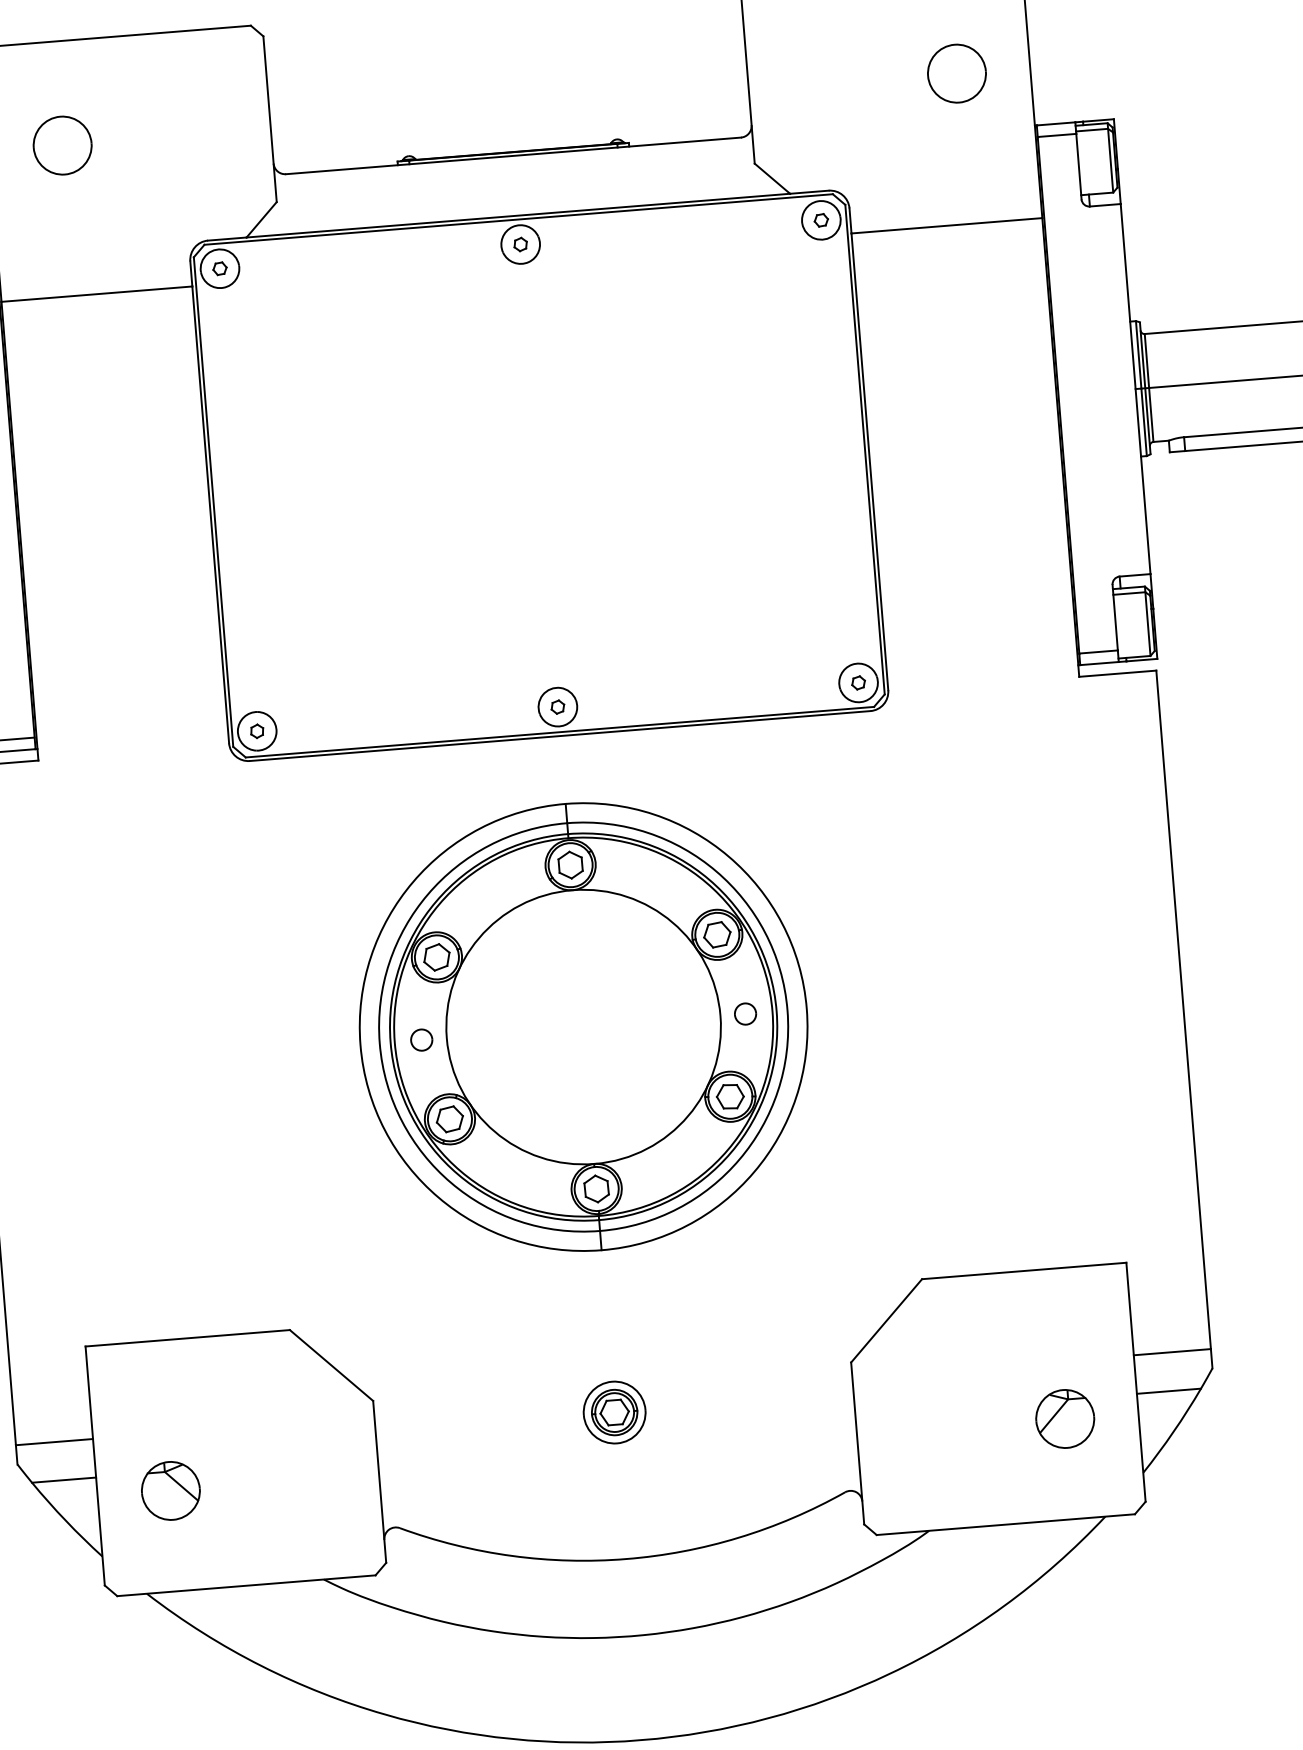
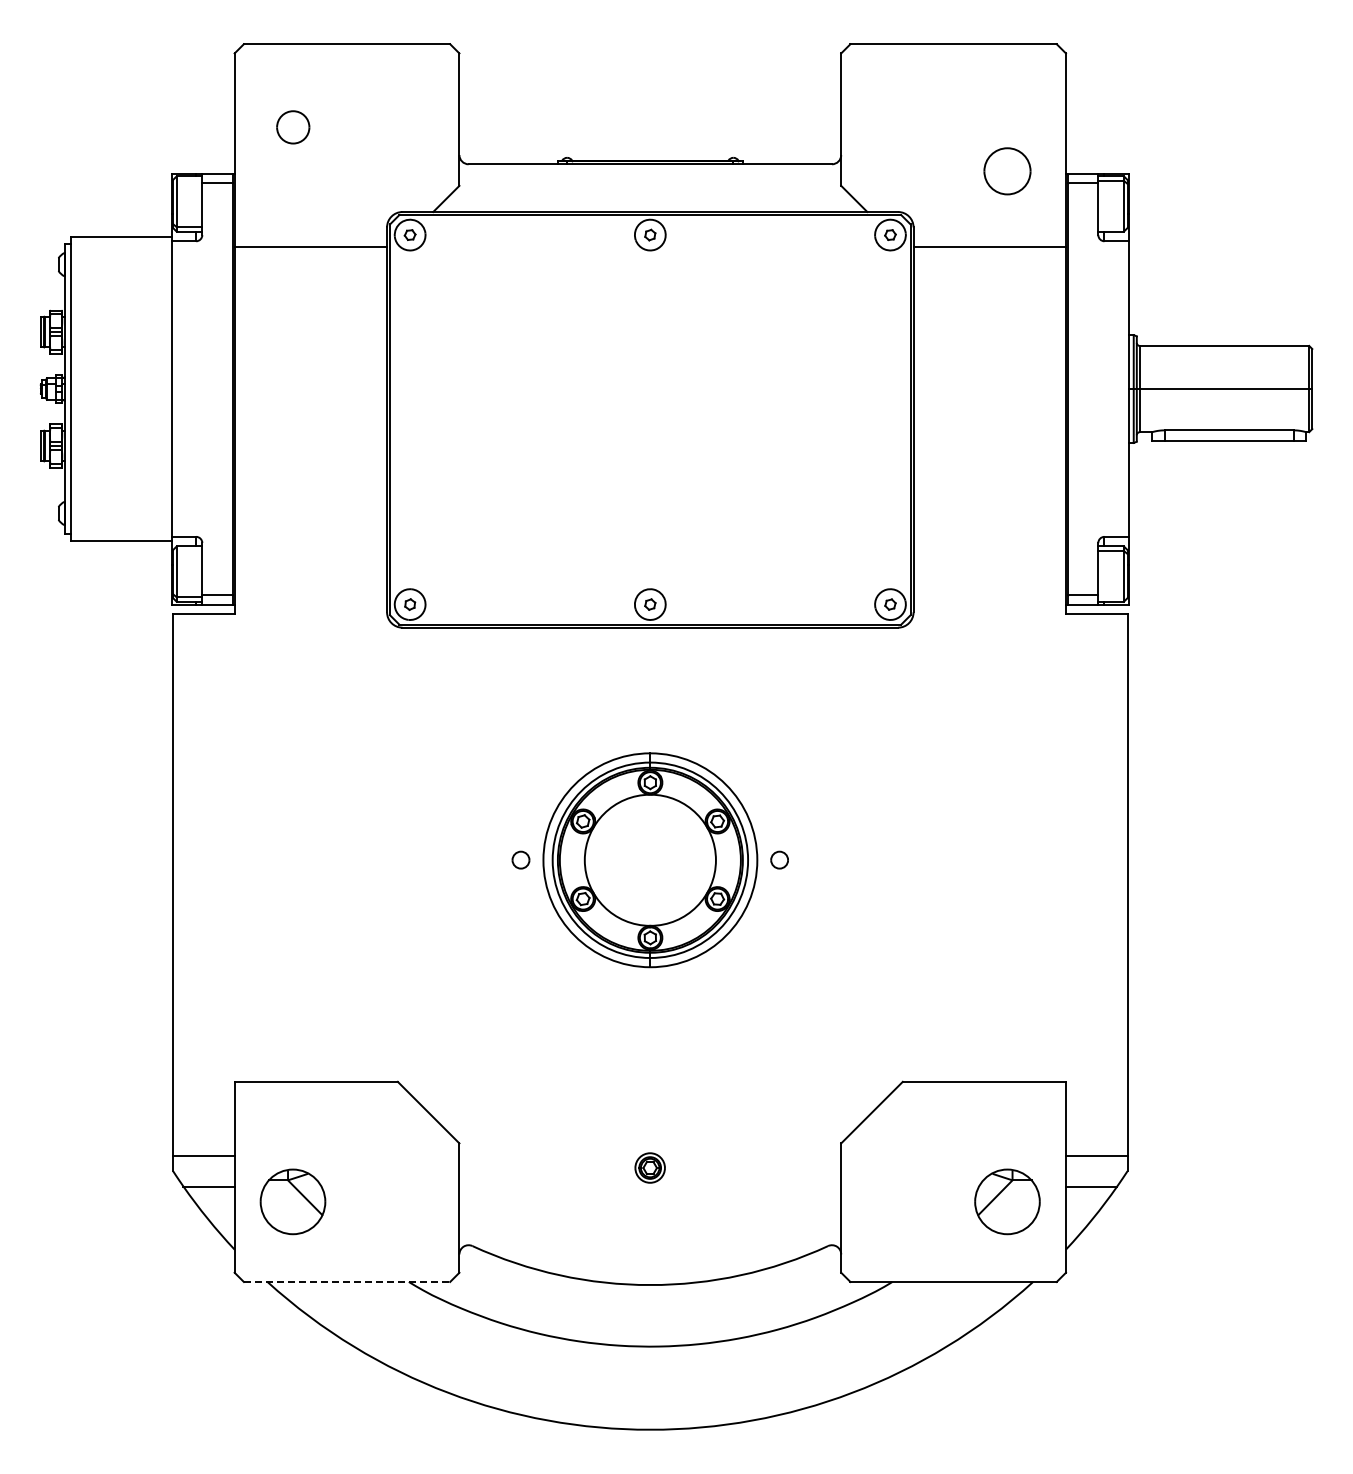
part: (957, 73) -> (1007, 171), moved
part: (63, 145) -> (293, 127), size x0.7
part: (583, 1027) -> (650, 860), size x0.6
part: (613, 1411) -> (649, 1167), size x0.6
part: (1065, 1418) -> (1007, 1201), size x1.4
part: (171, 1490) -> (293, 1201), size x1.4
line: (246, 1585) -> (347, 1281), solid -> dashed

